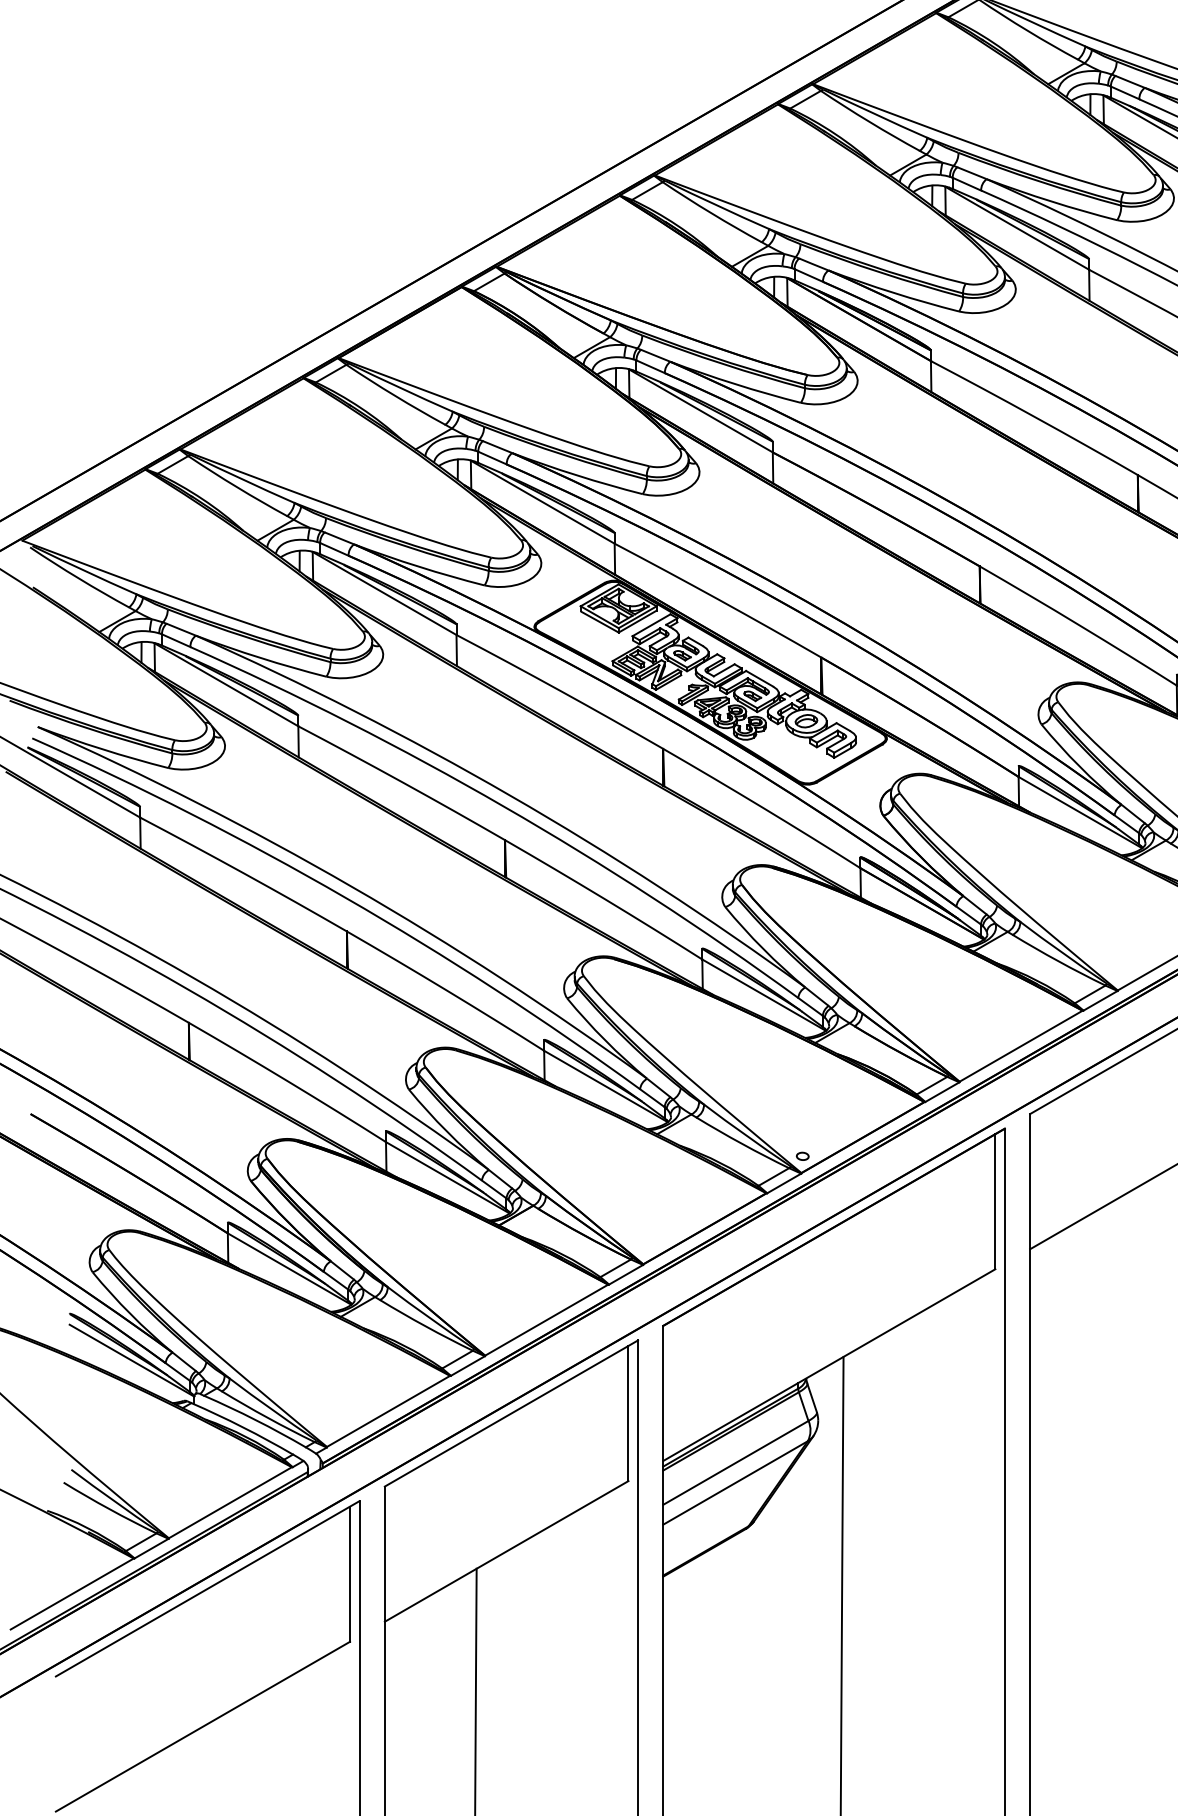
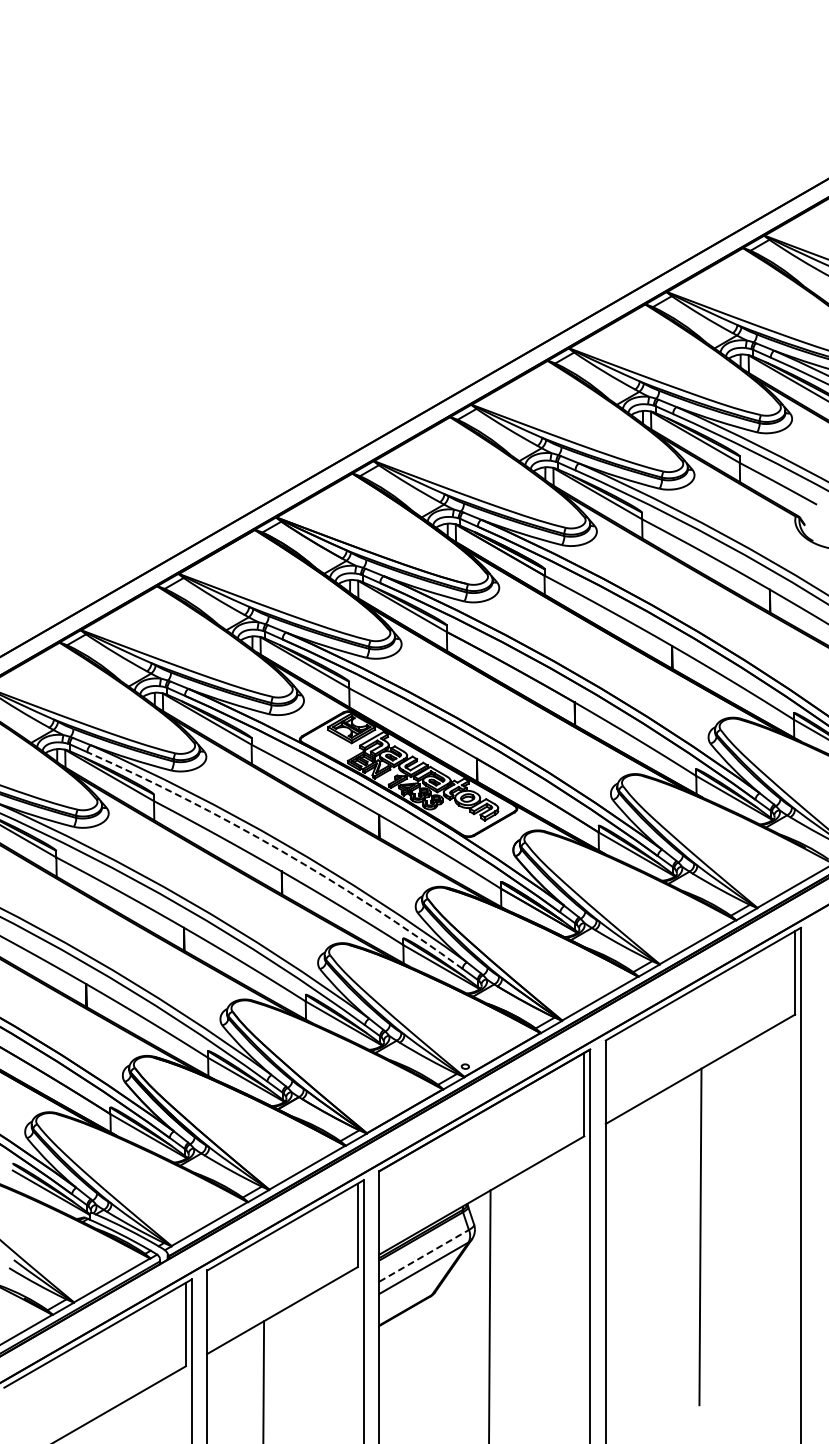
arc: (503, 806) -> (280, 850), solid -> dashed
line: (736, 1462) -> (424, 1255), solid -> dashed

